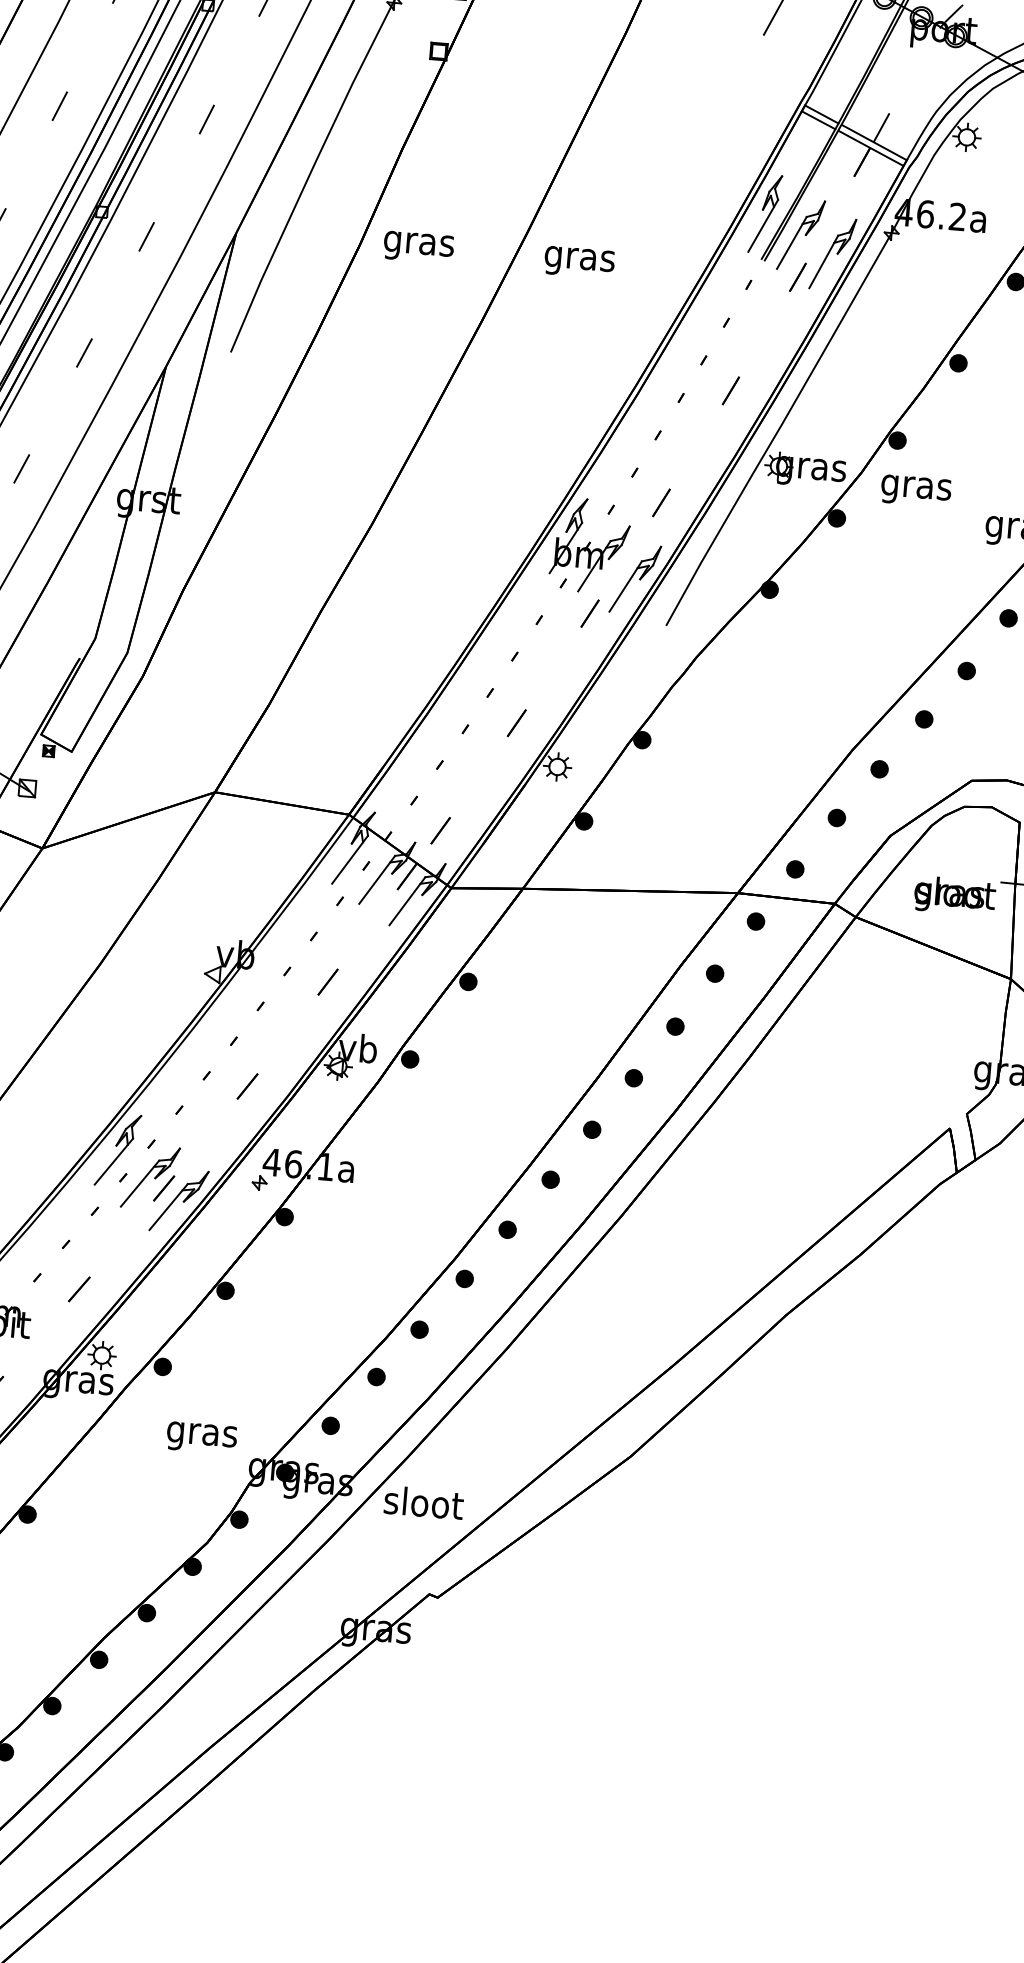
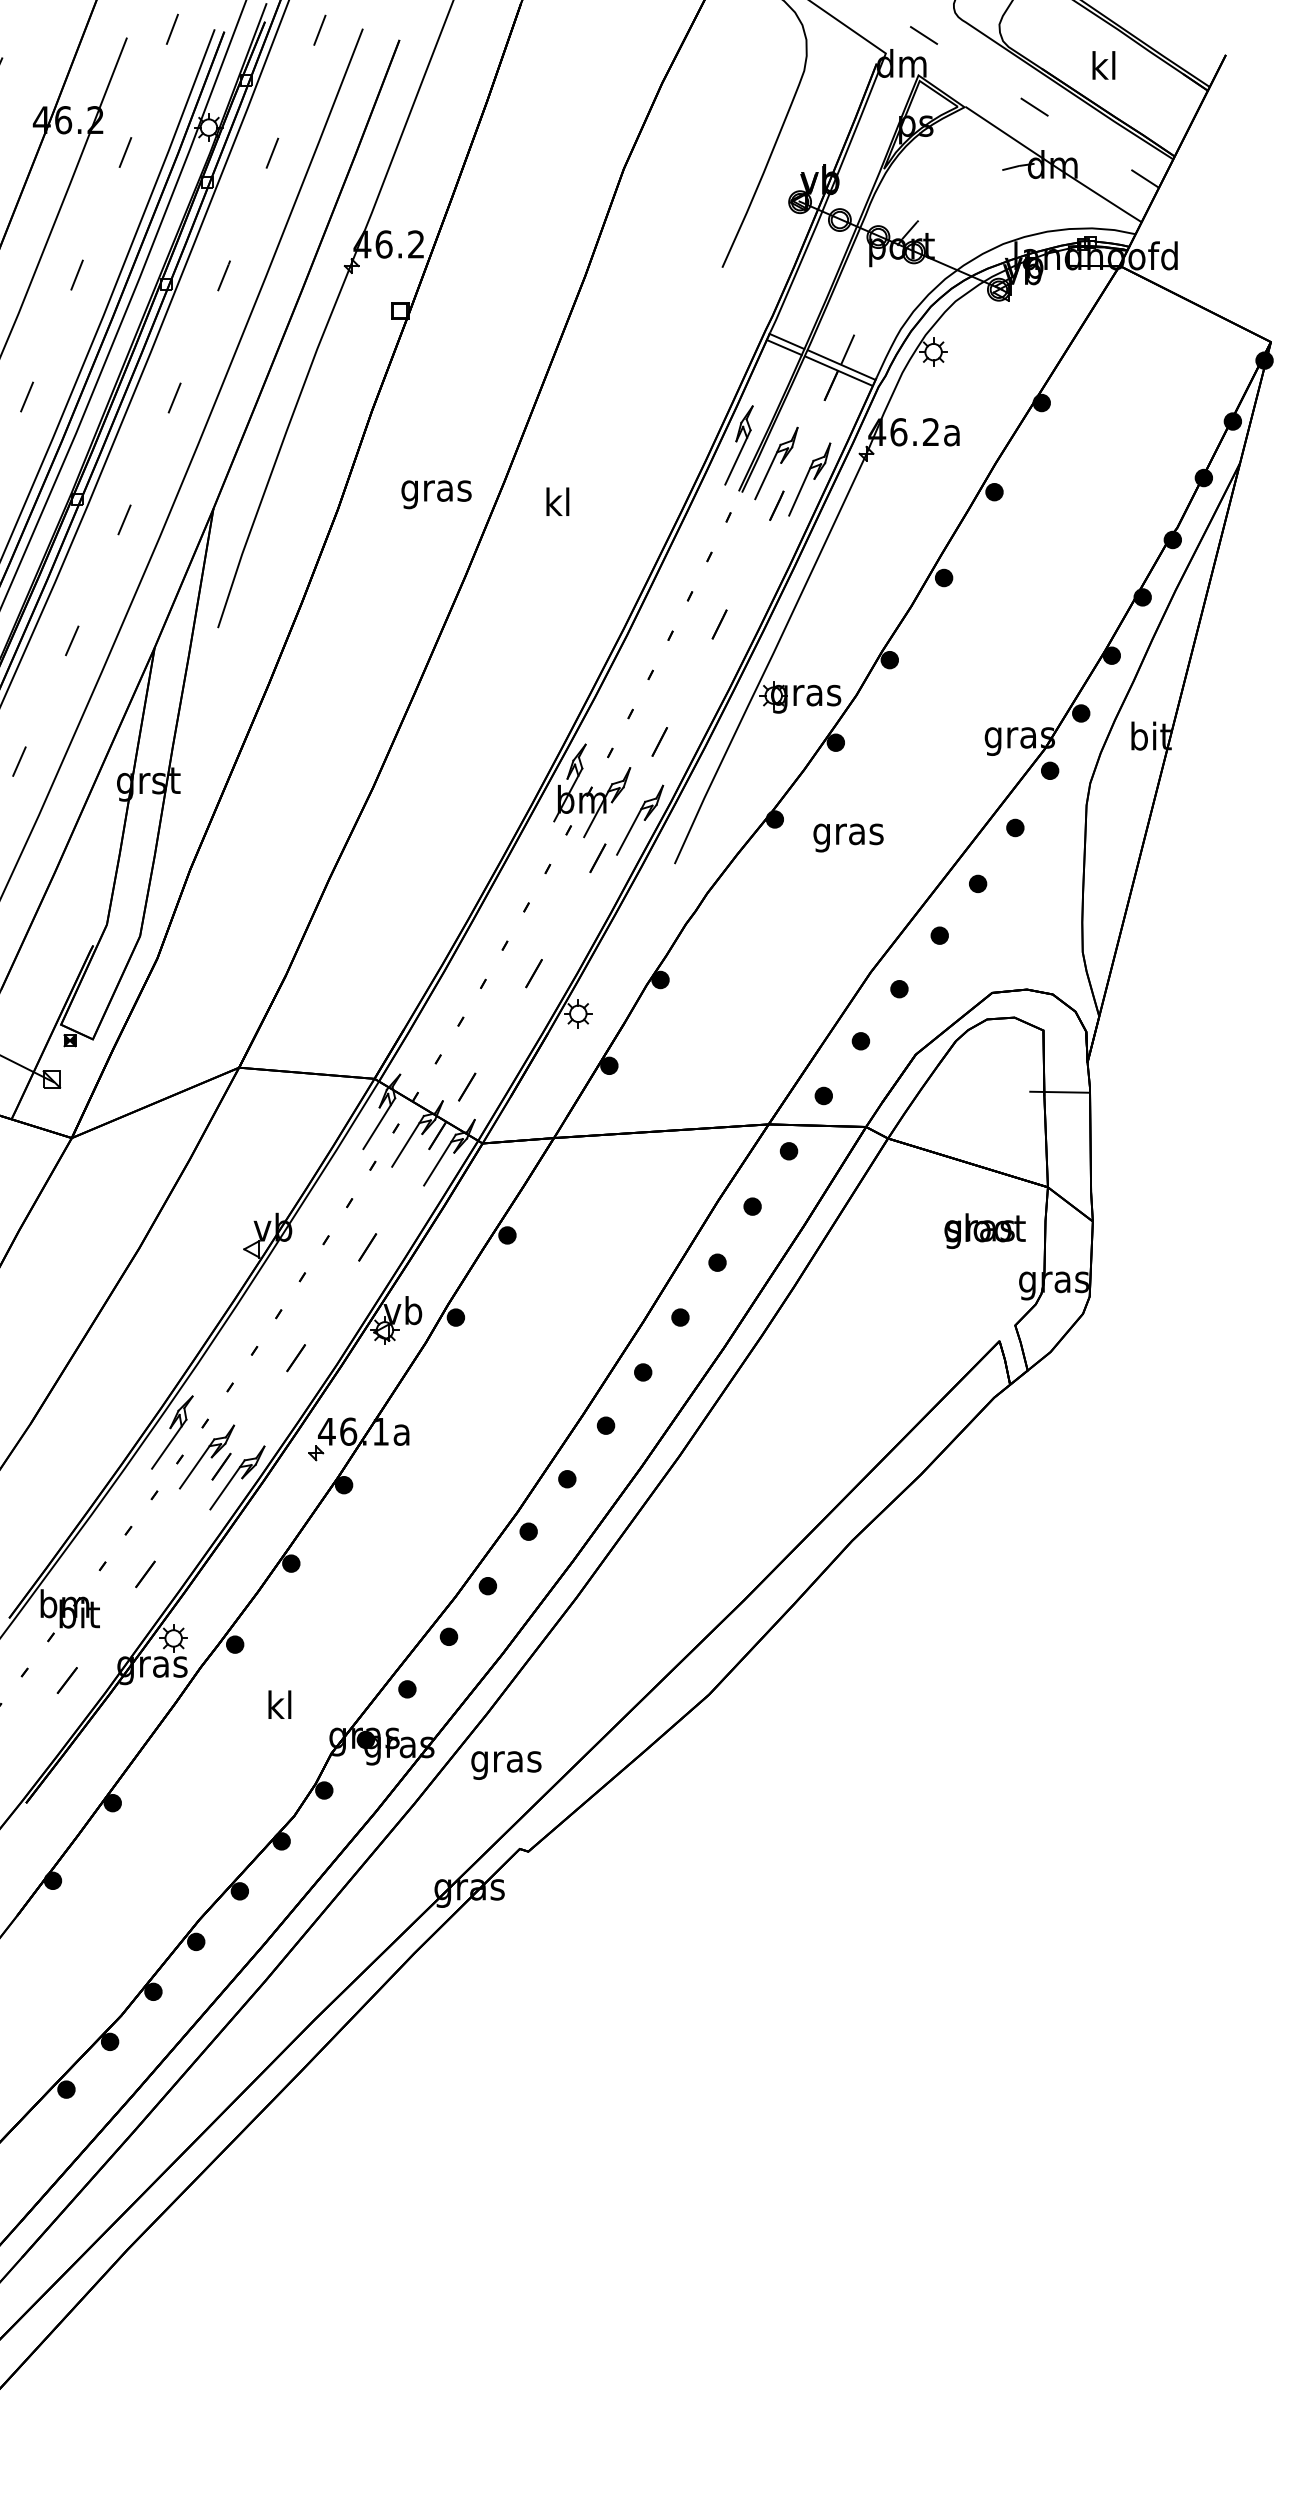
text: (418, 247) -> (436, 494), moved
text: (579, 258) -> (557, 505), gras -> kl
text: (916, 490) -> (848, 837), moved
text: (954, 895) -> (984, 1230), moved
text: (202, 1434) -> (280, 1708), gras -> kl
text: (423, 1506) -> (506, 1761), sloot -> gras

